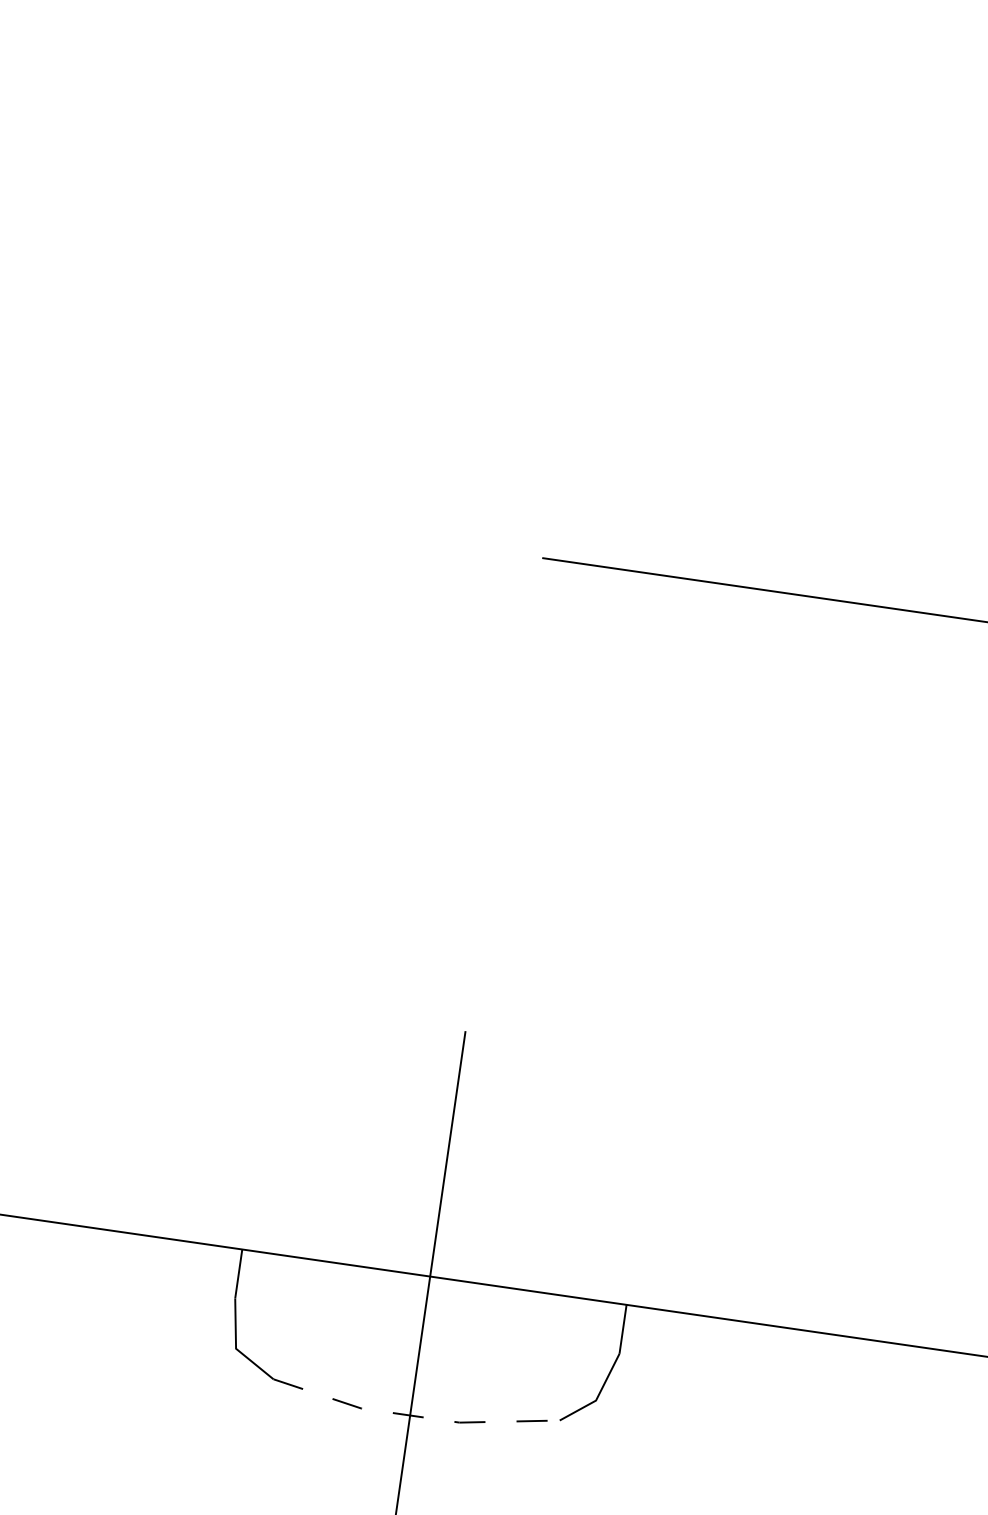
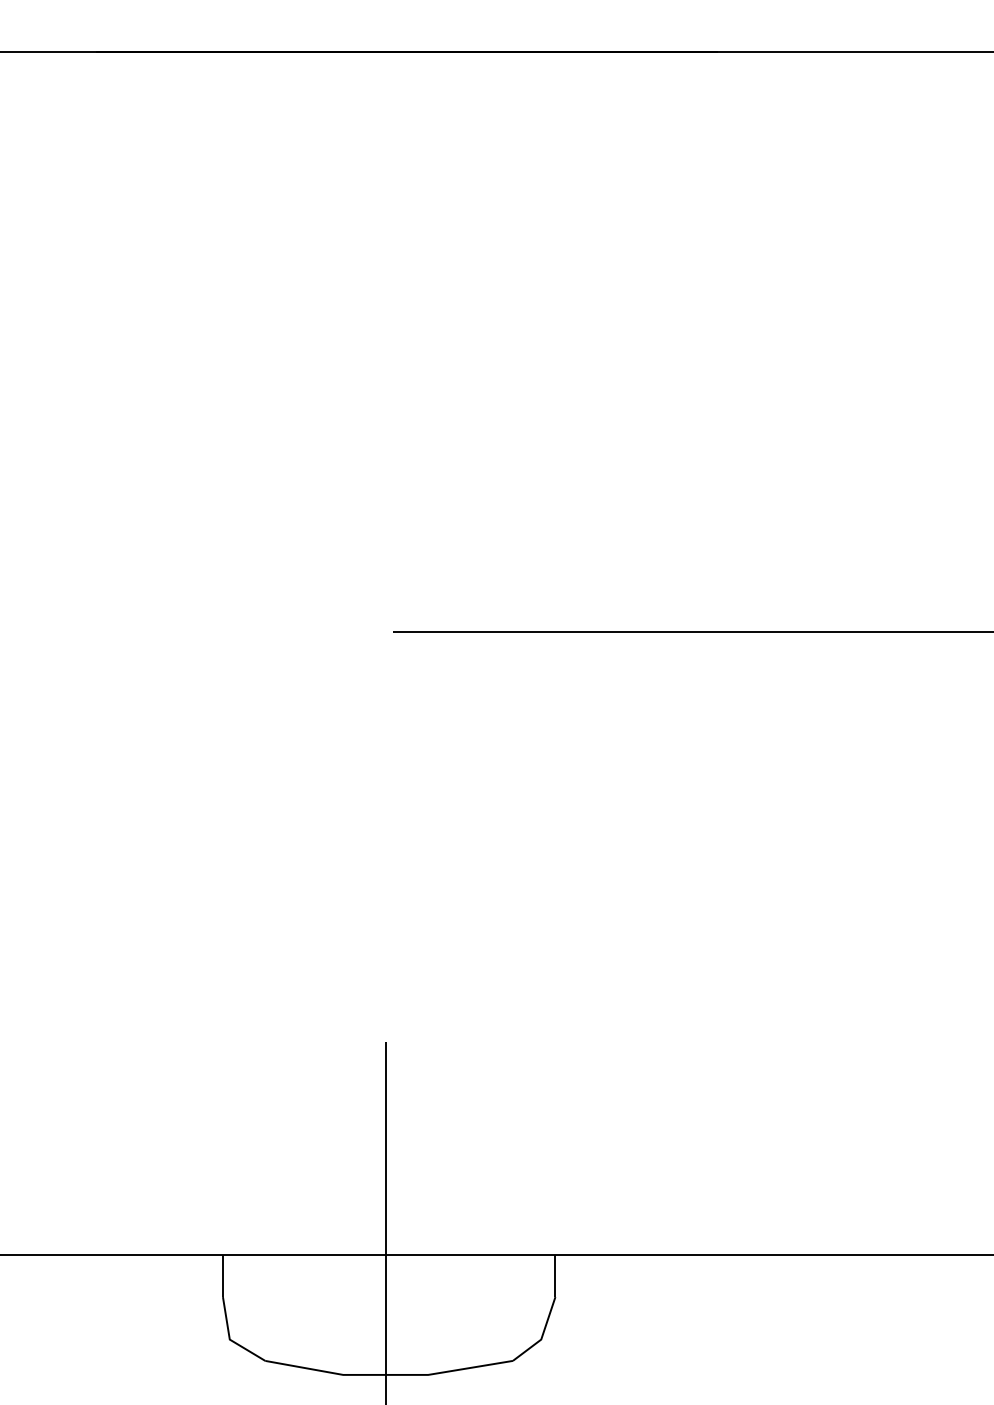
line: (413, 1415) -> (388, 1374), dashed -> solid

